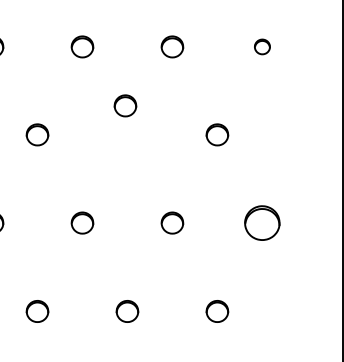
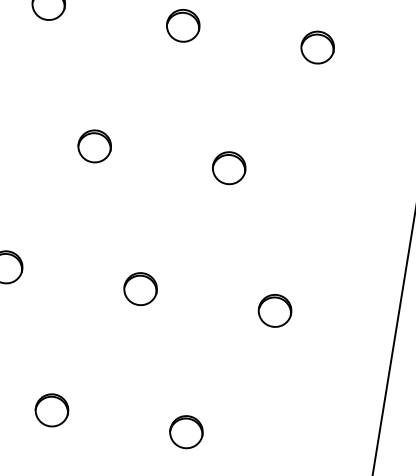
part: (262, 46) -> (318, 46), size x1.43
part: (125, 105) -> (94, 145), moved
part: (262, 222) -> (275, 310), size x0.62

